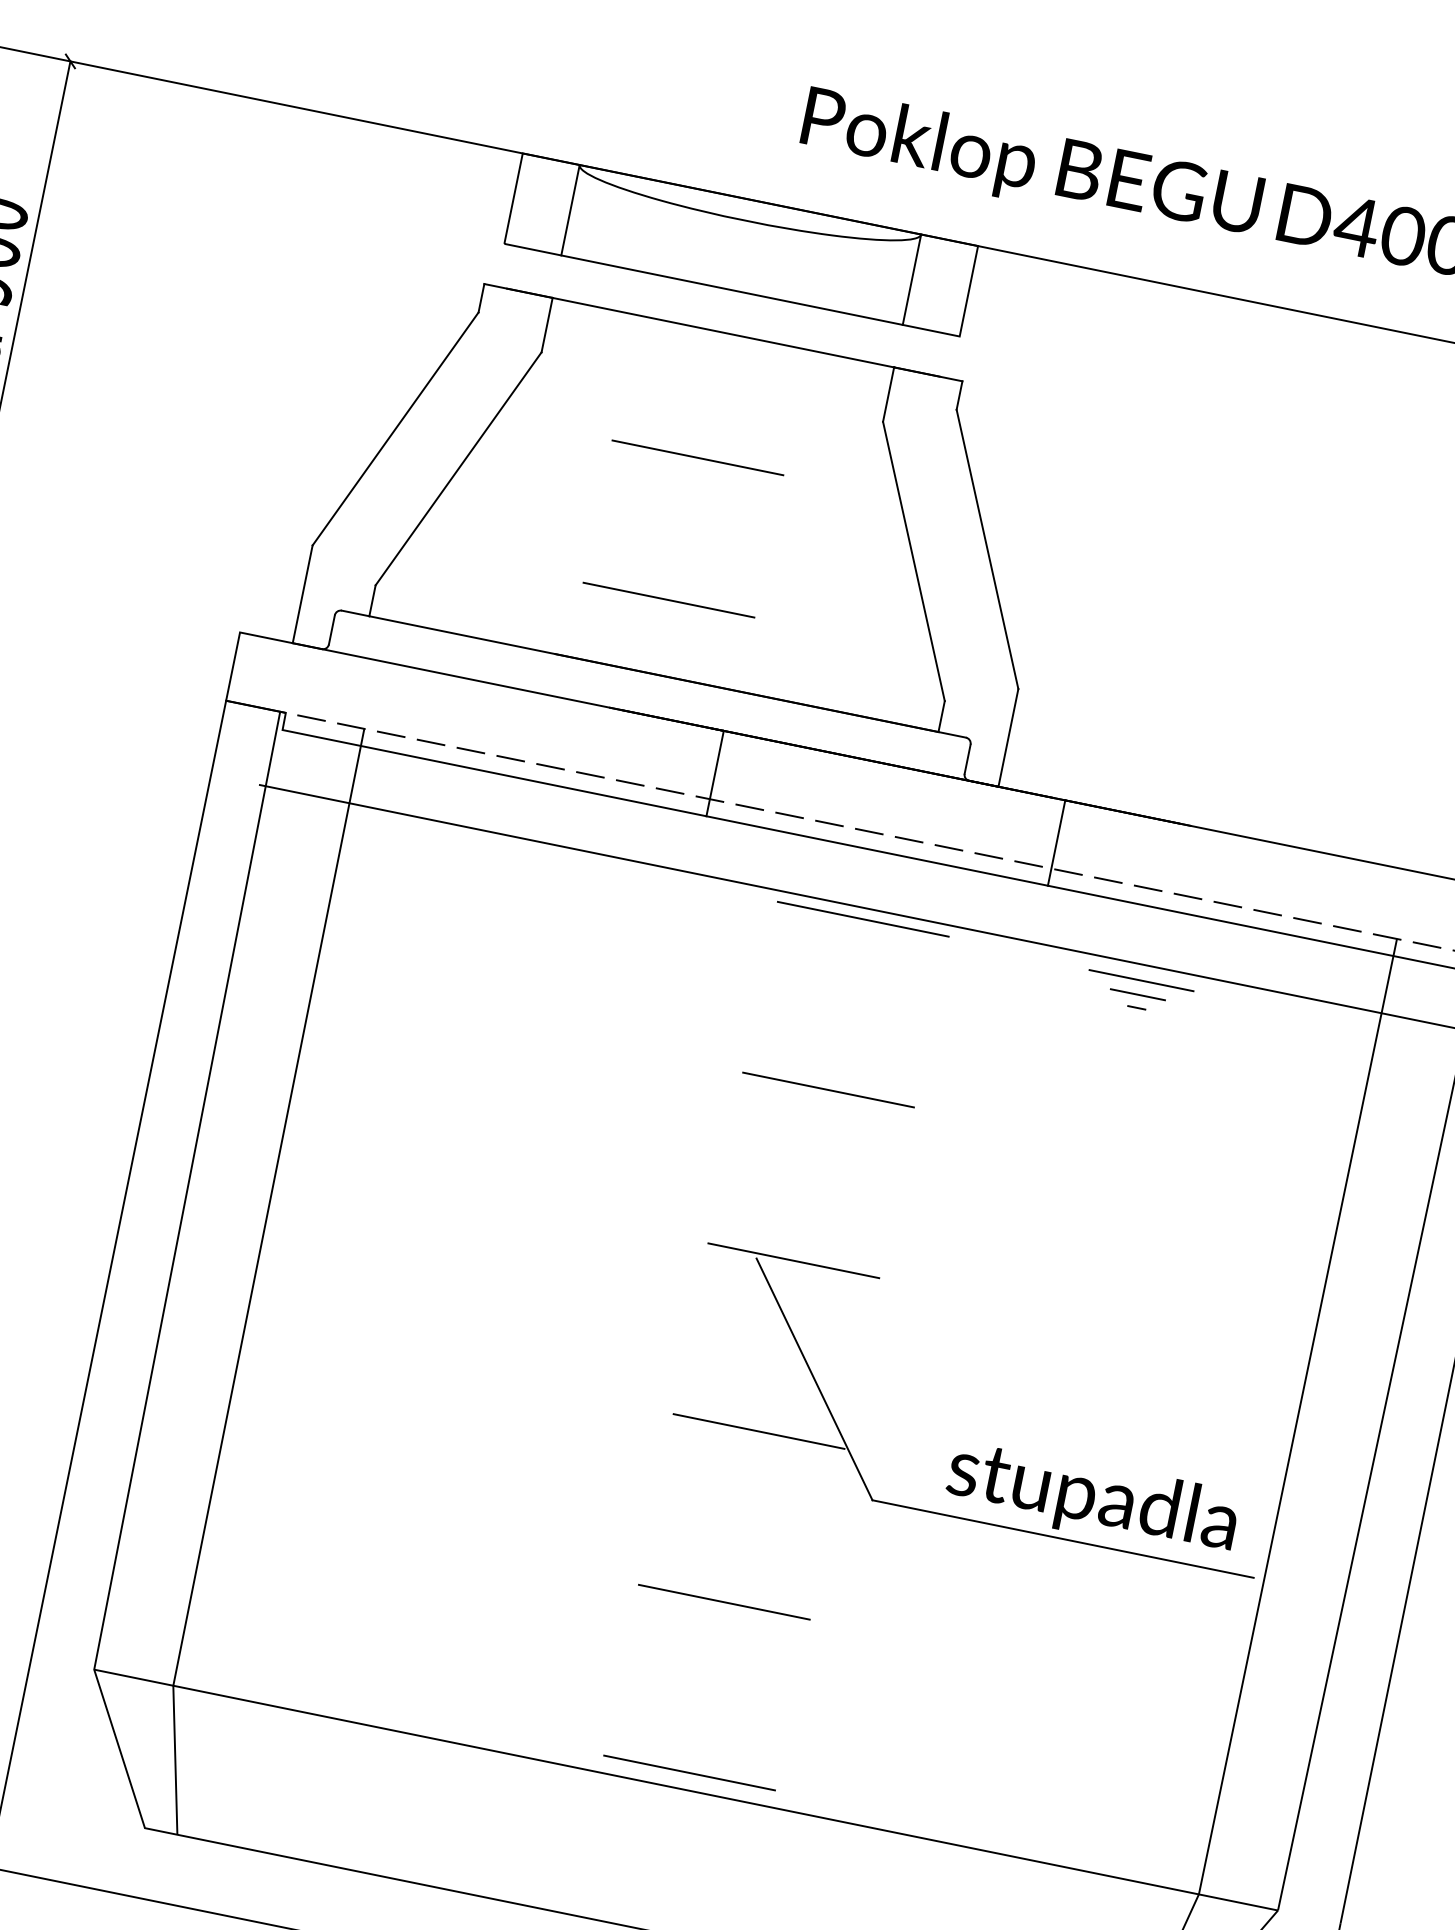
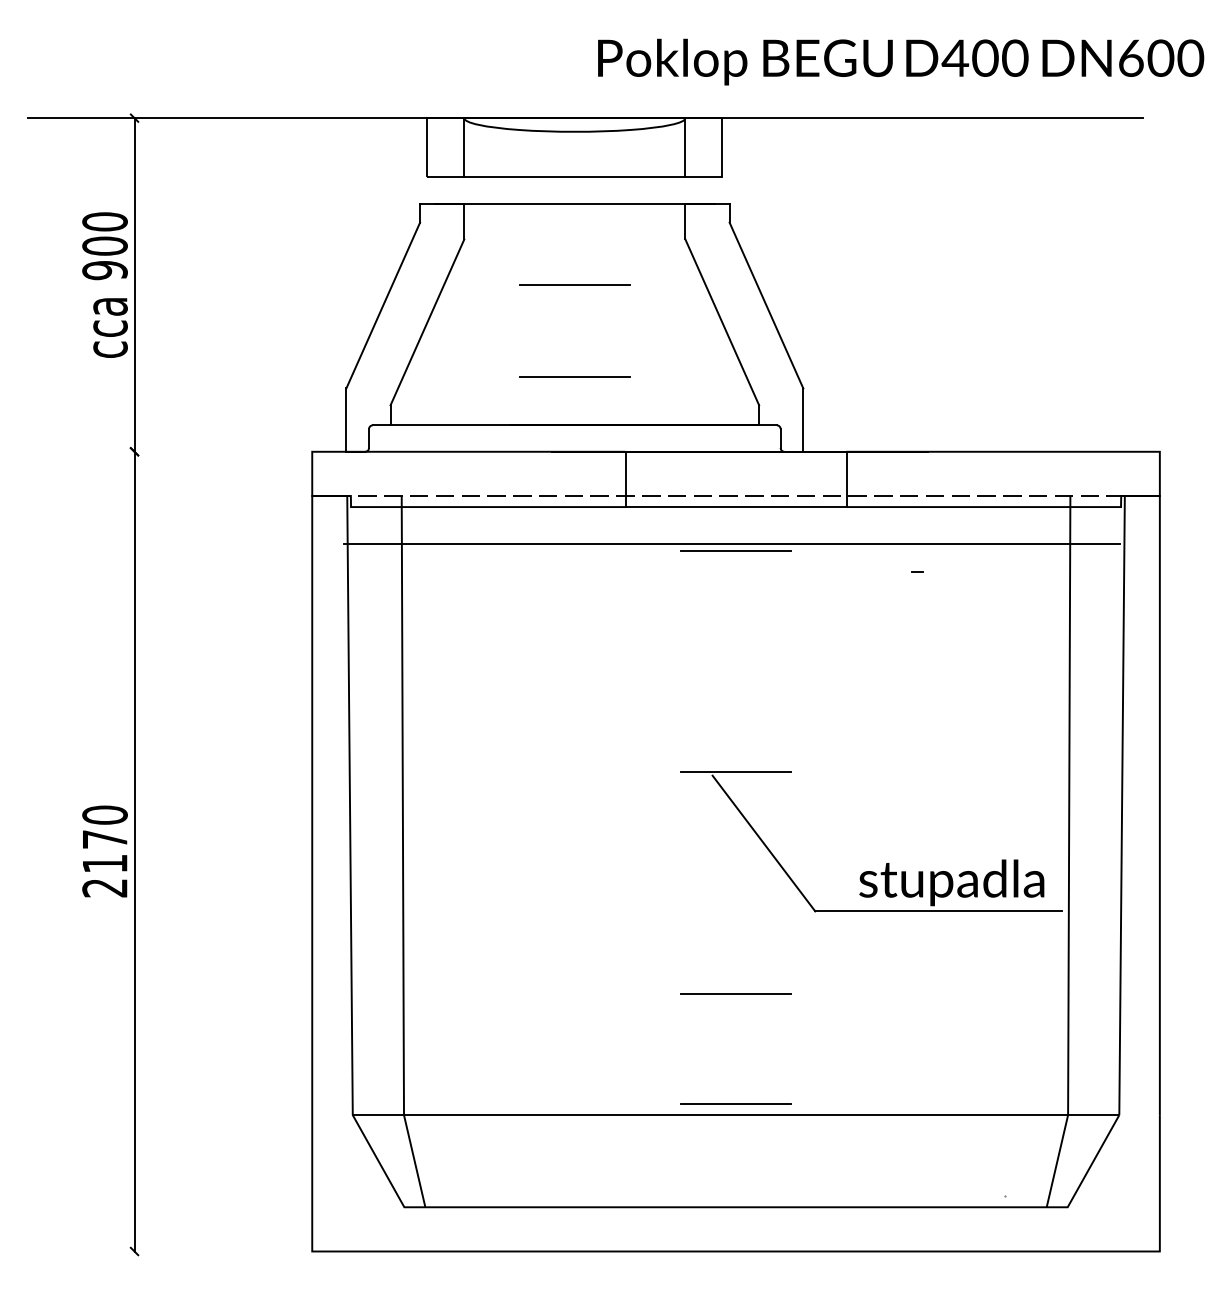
line: (1140, 980) -> (916, 554), removed
line: (1136, 994) -> (915, 563), removed
line: (827, 1089) -> (735, 661), removed
line: (758, 1430) -> (735, 882), removed

